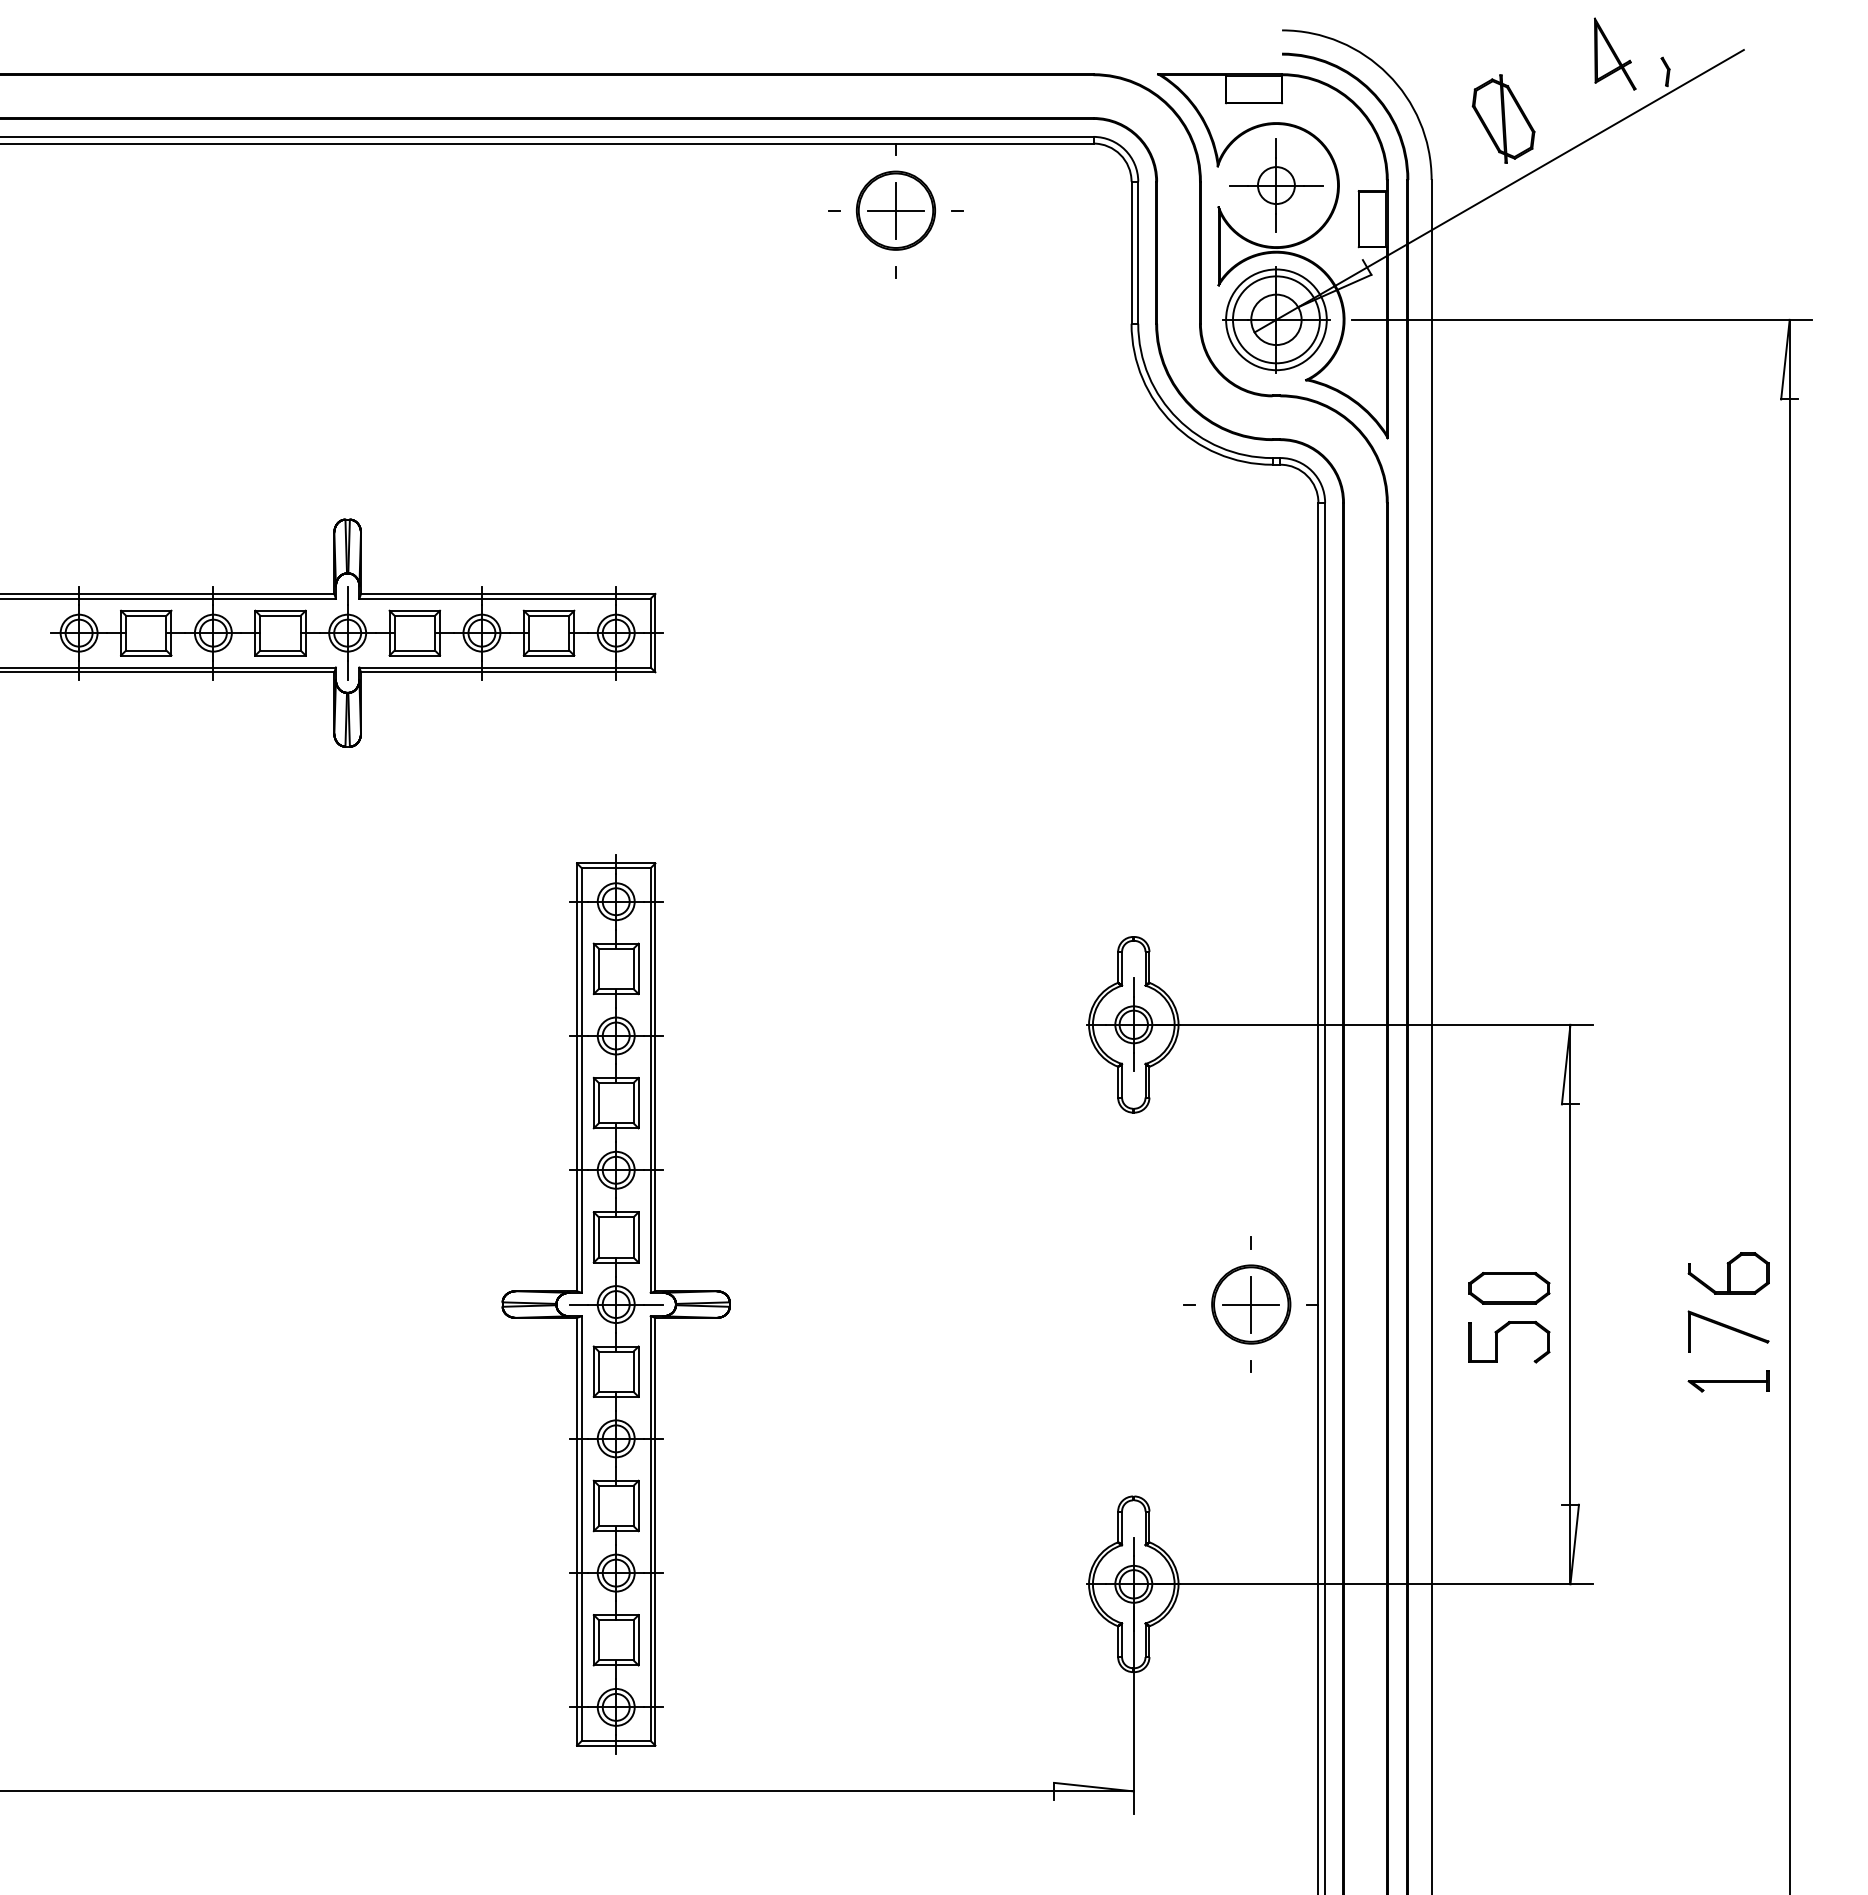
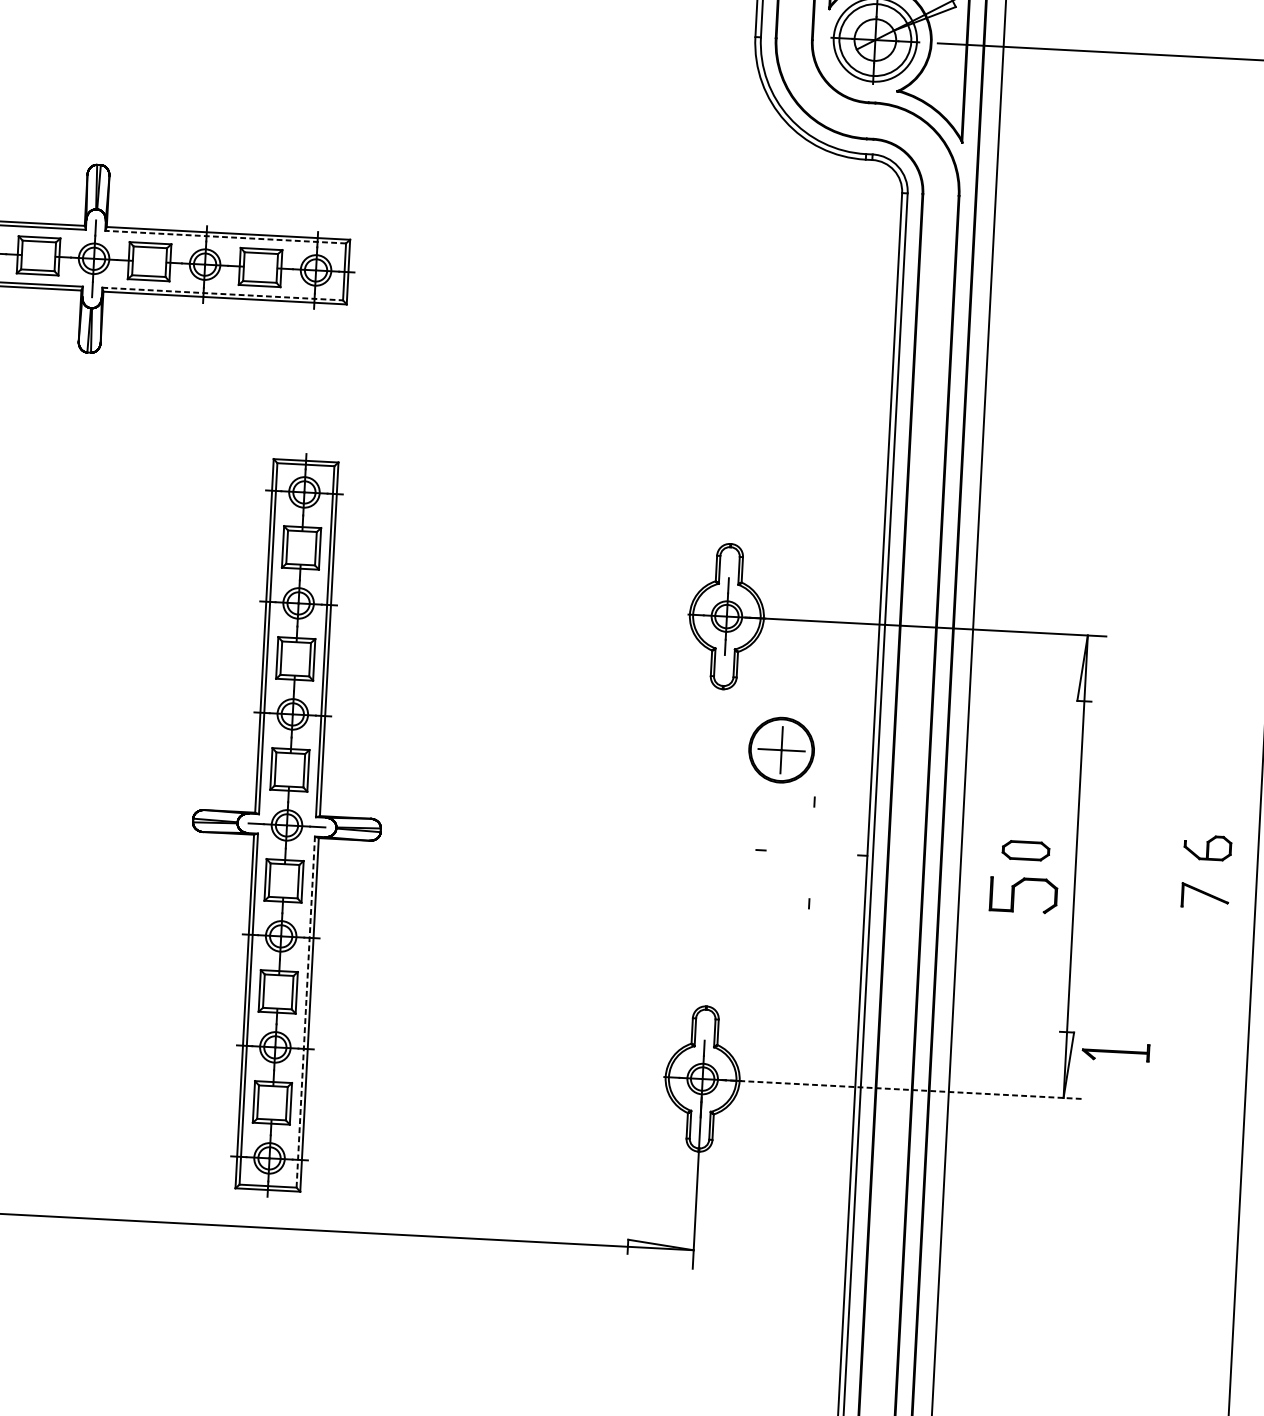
line: (505, 598) -> (226, 237), solid -> dashed
line: (505, 667) -> (223, 294), solid -> dashed
part: (1728, 1273) -> (1207, 847), size x0.7
part: (1509, 1288) -> (1026, 850), size x0.7
part: (1251, 1304) -> (781, 750), moved
part: (1728, 1331) -> (1205, 895), size x0.7
part: (1728, 1381) -> (1115, 1051), moved
line: (650, 1528) -> (305, 1011), solid -> dashed
line: (1375, 1584) -> (902, 1089), solid -> dashed

